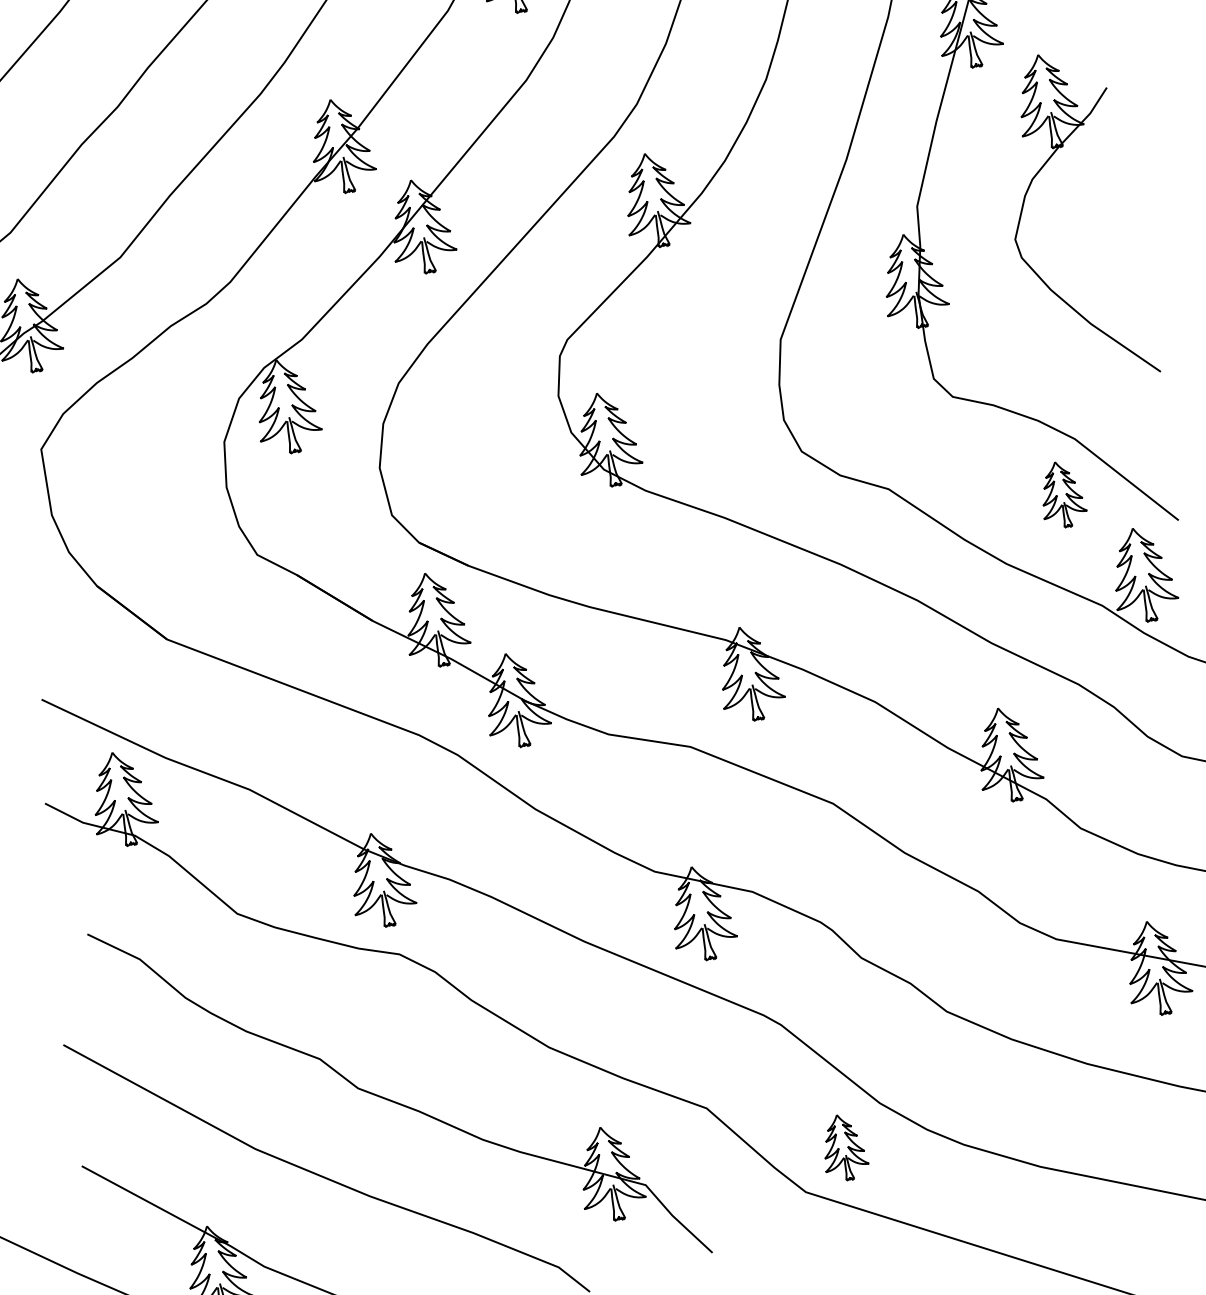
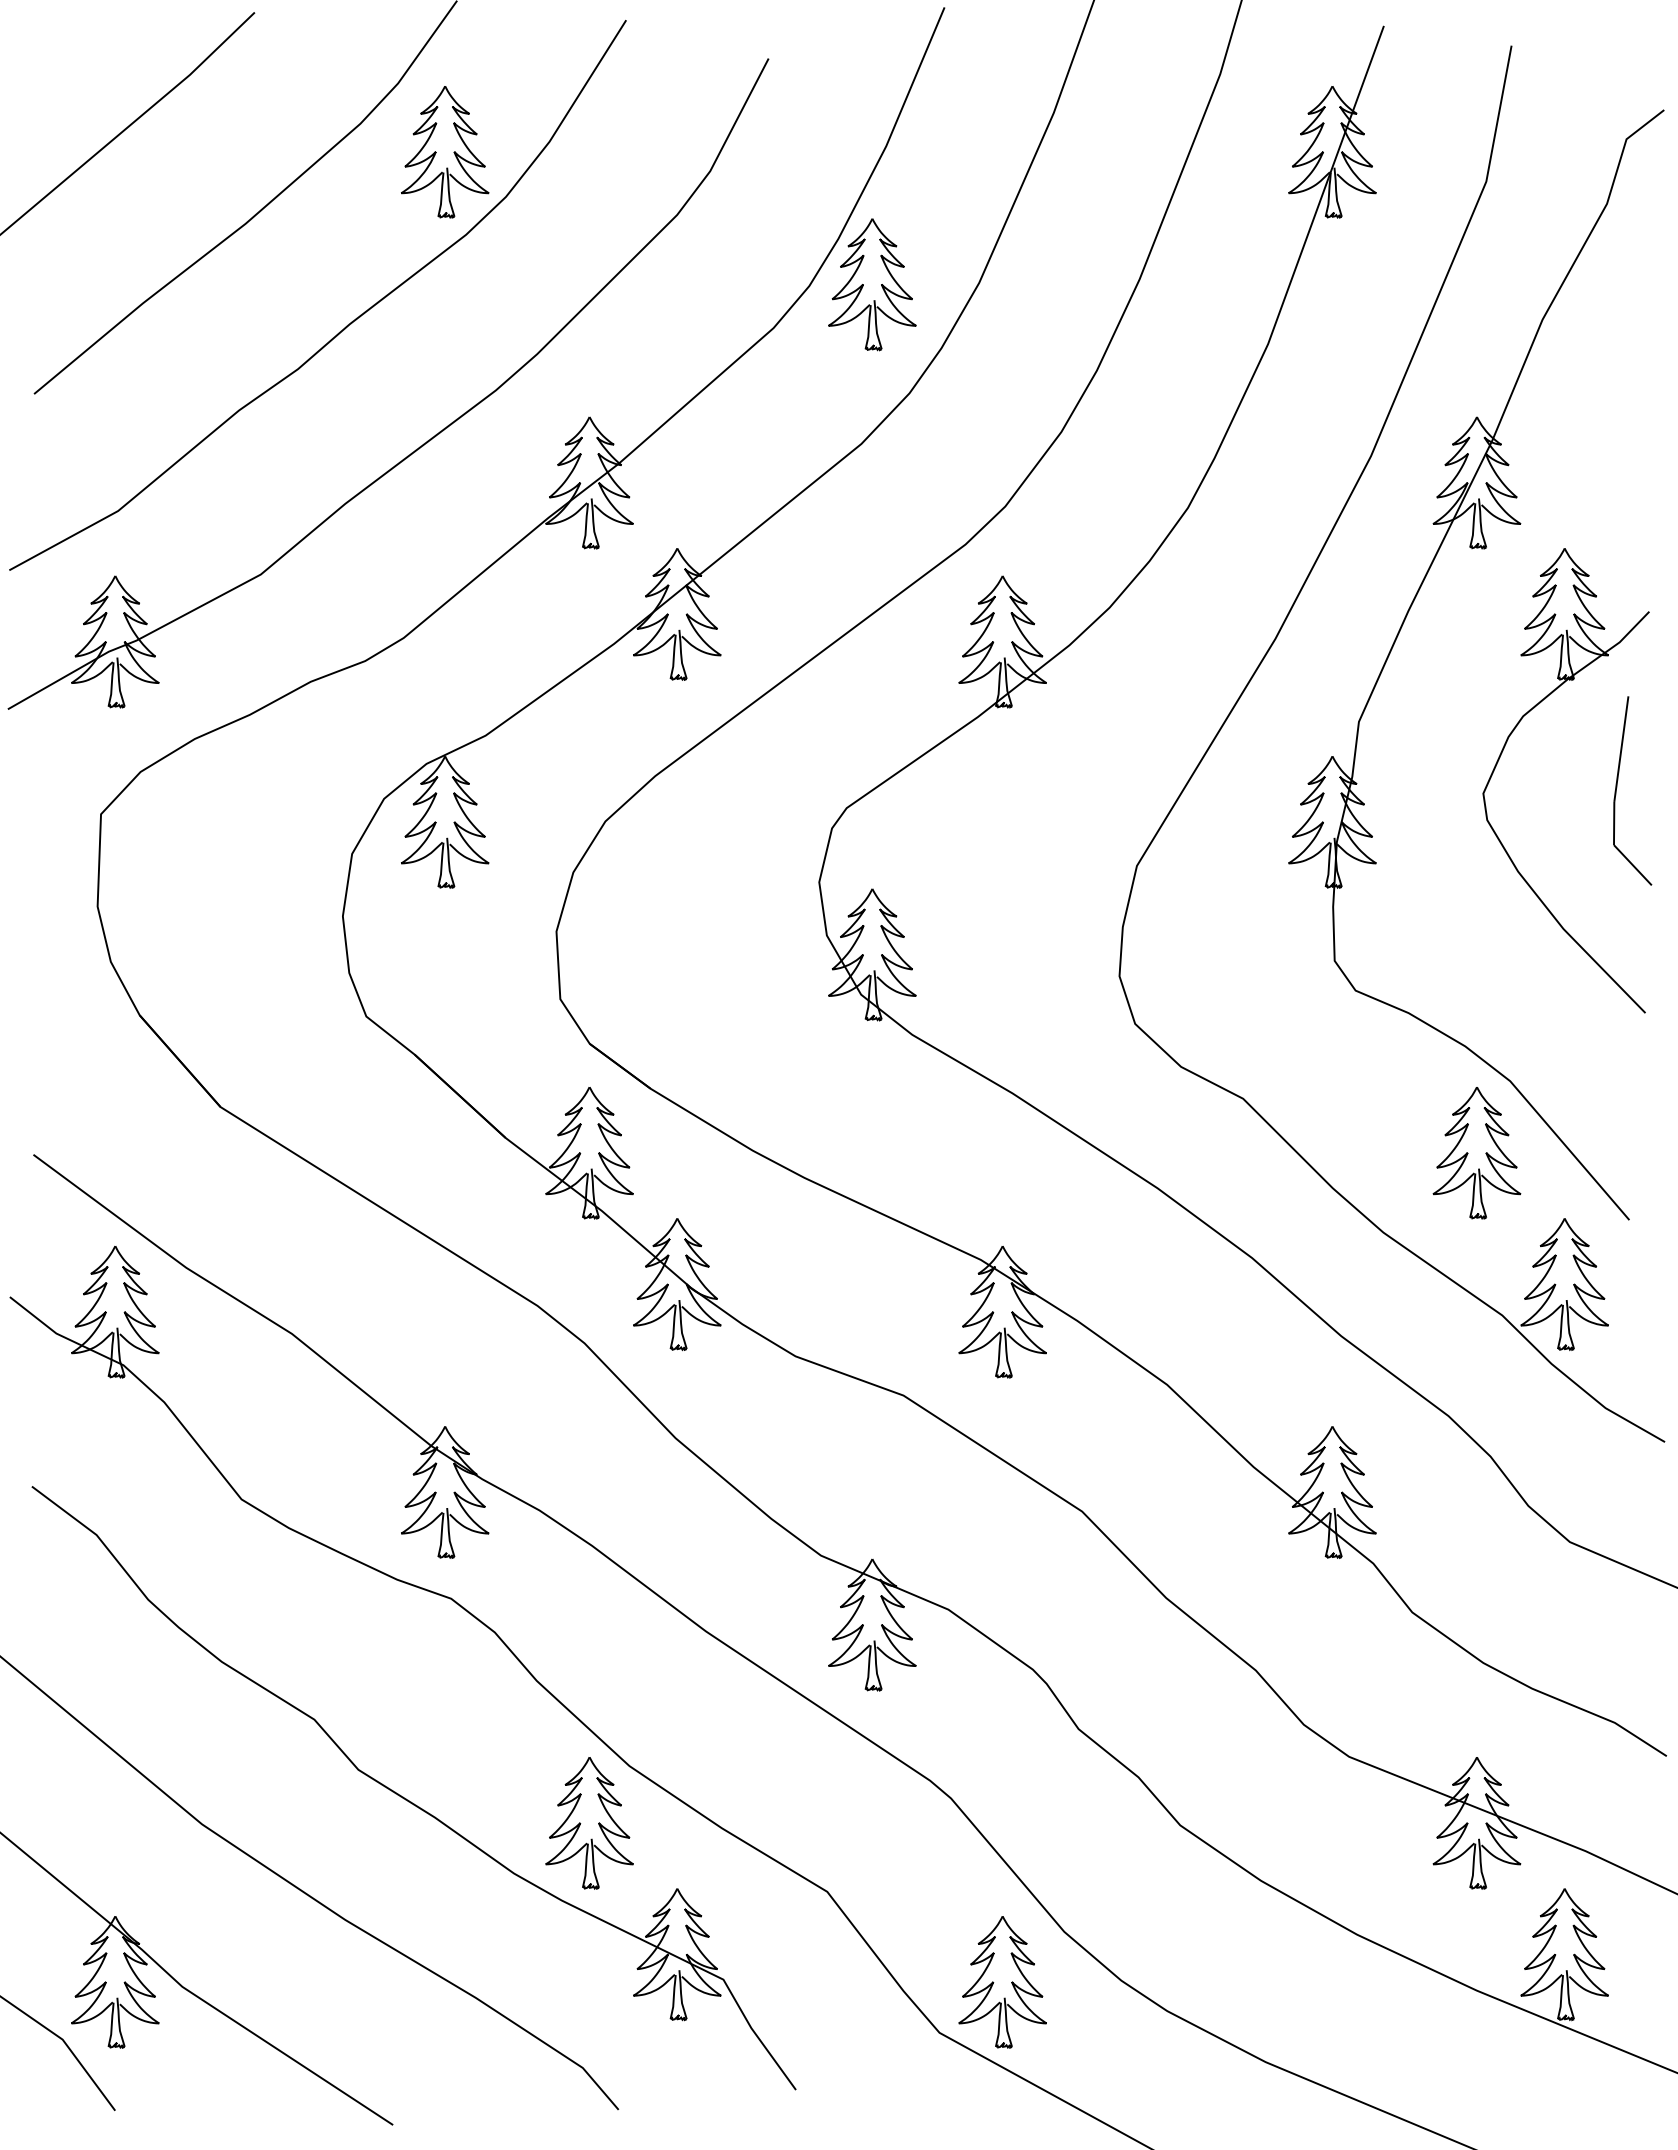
line: (1109, 216) -> (1617, 787), added
part: (1061, 494) -> (1476, 1153), size x1.43
part: (528, 1093) -> (589, 1823), added
part: (843, 1147) -> (1002, 1982), size x1.43

